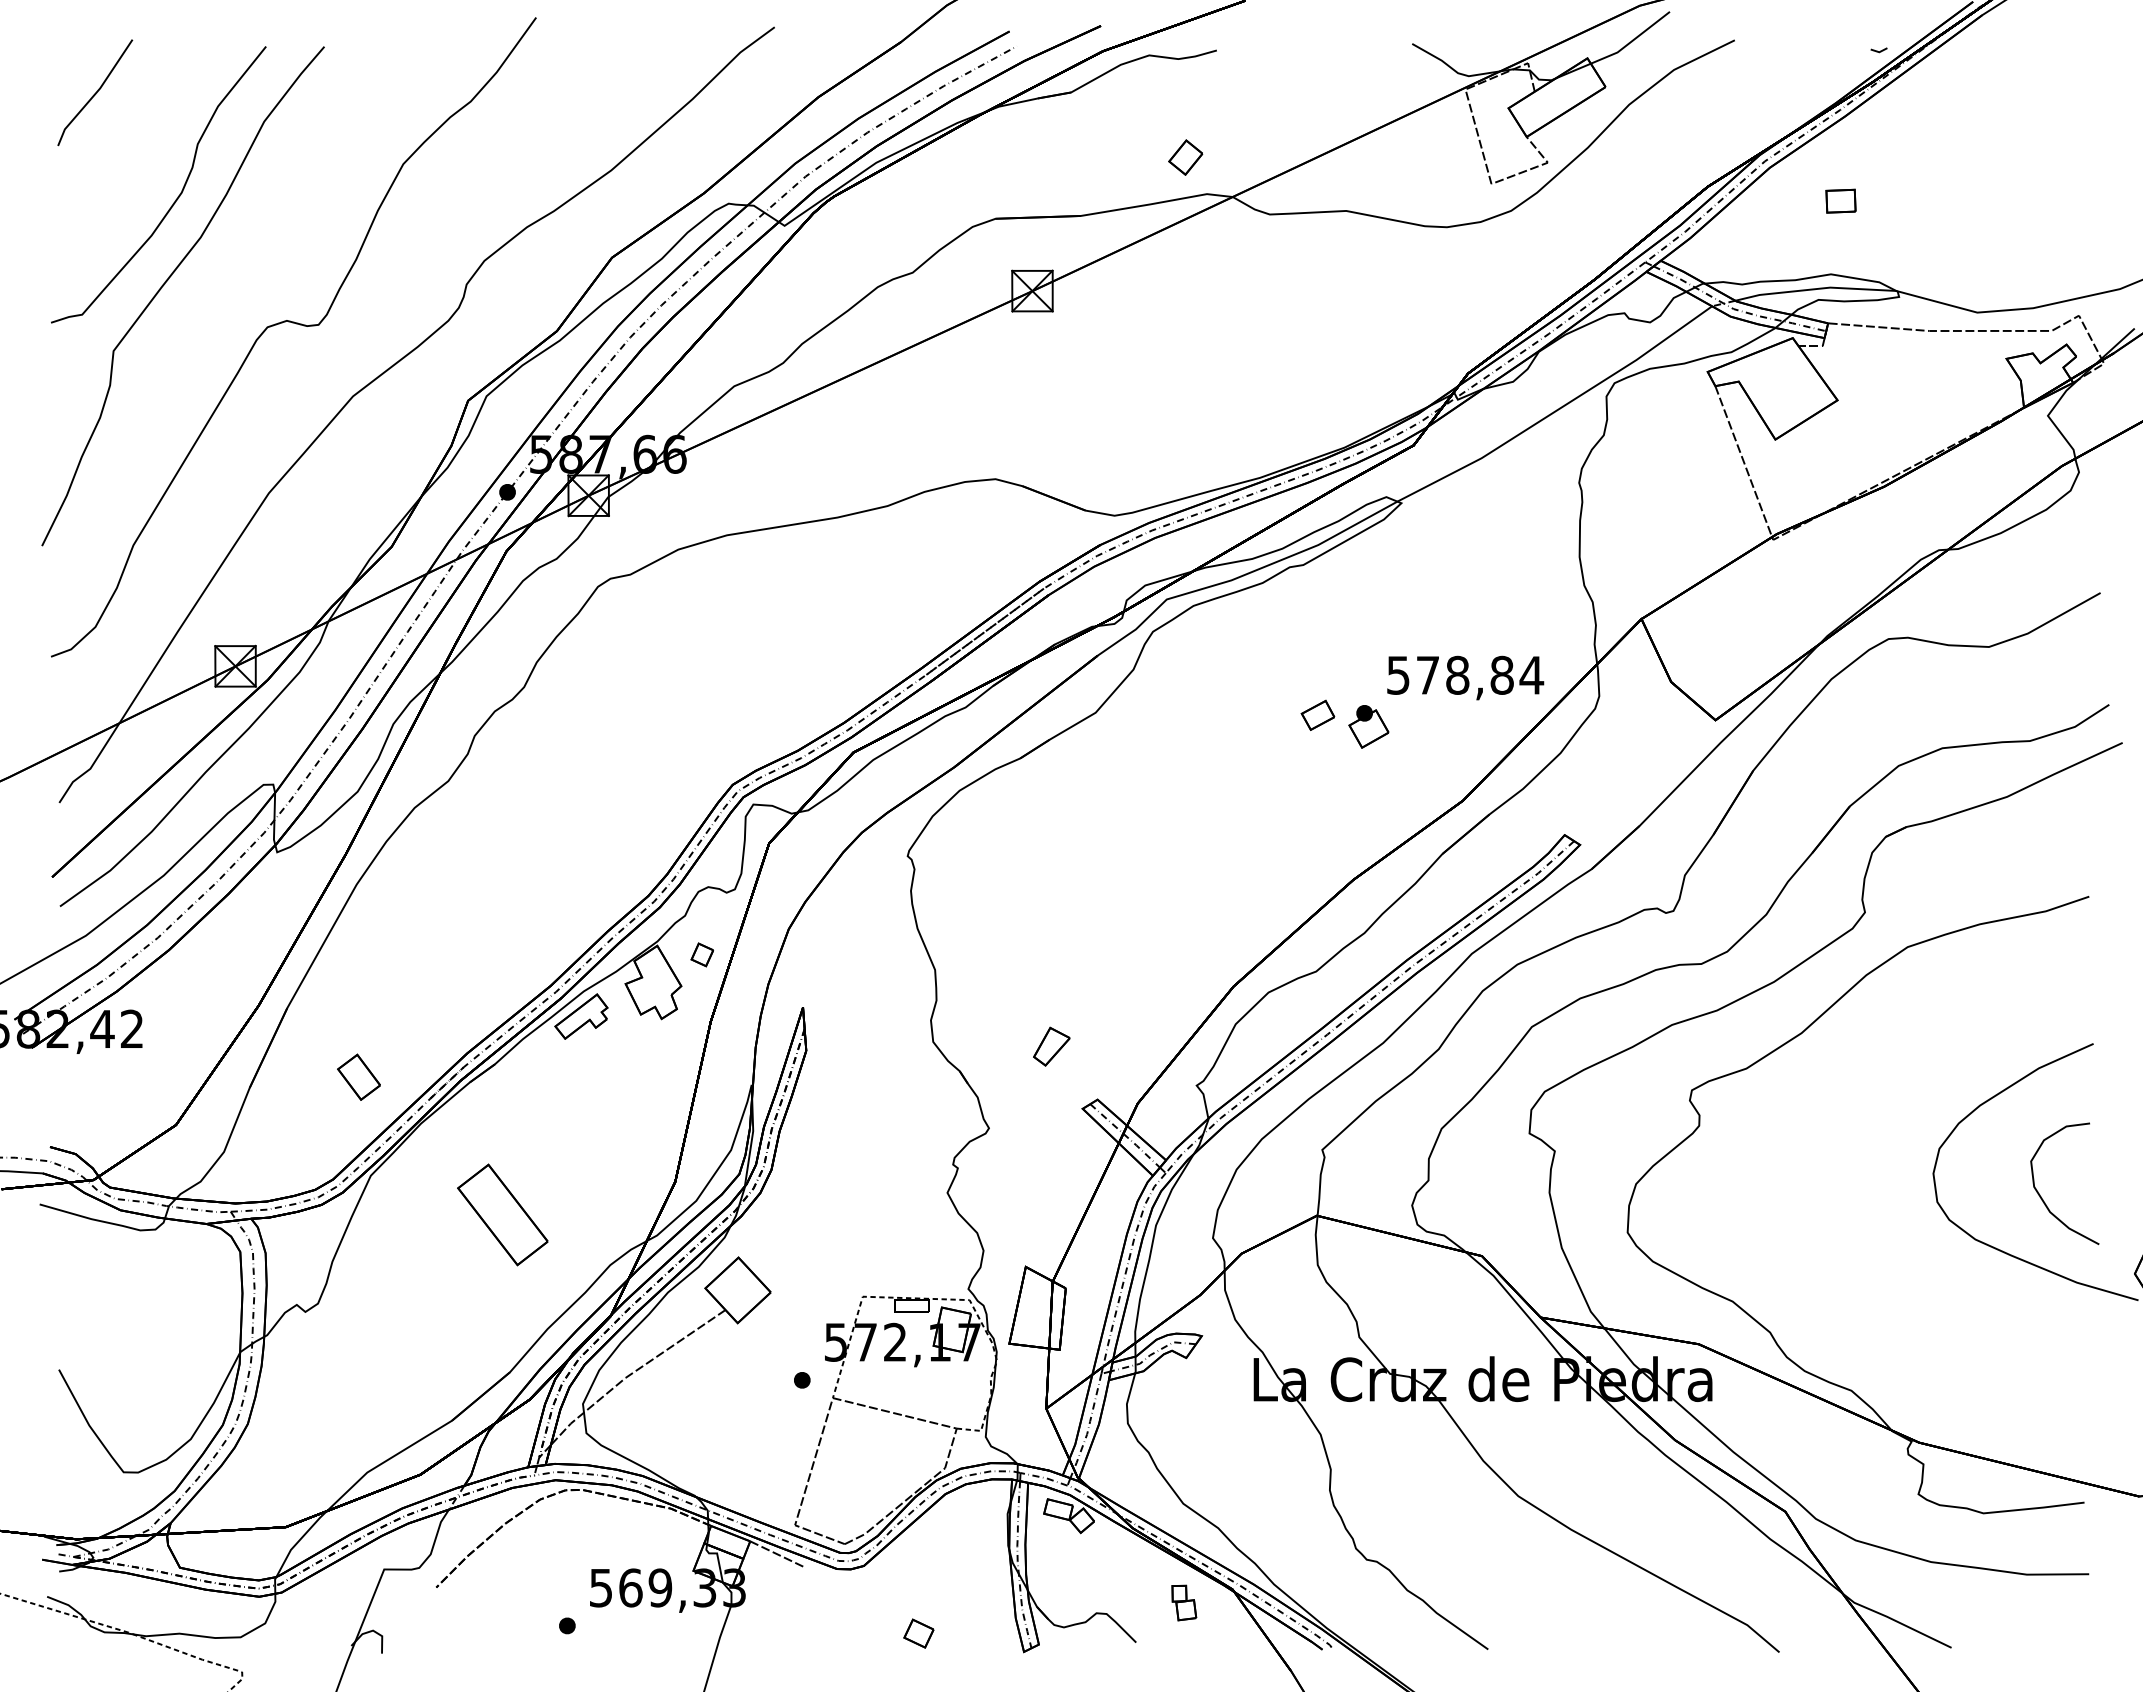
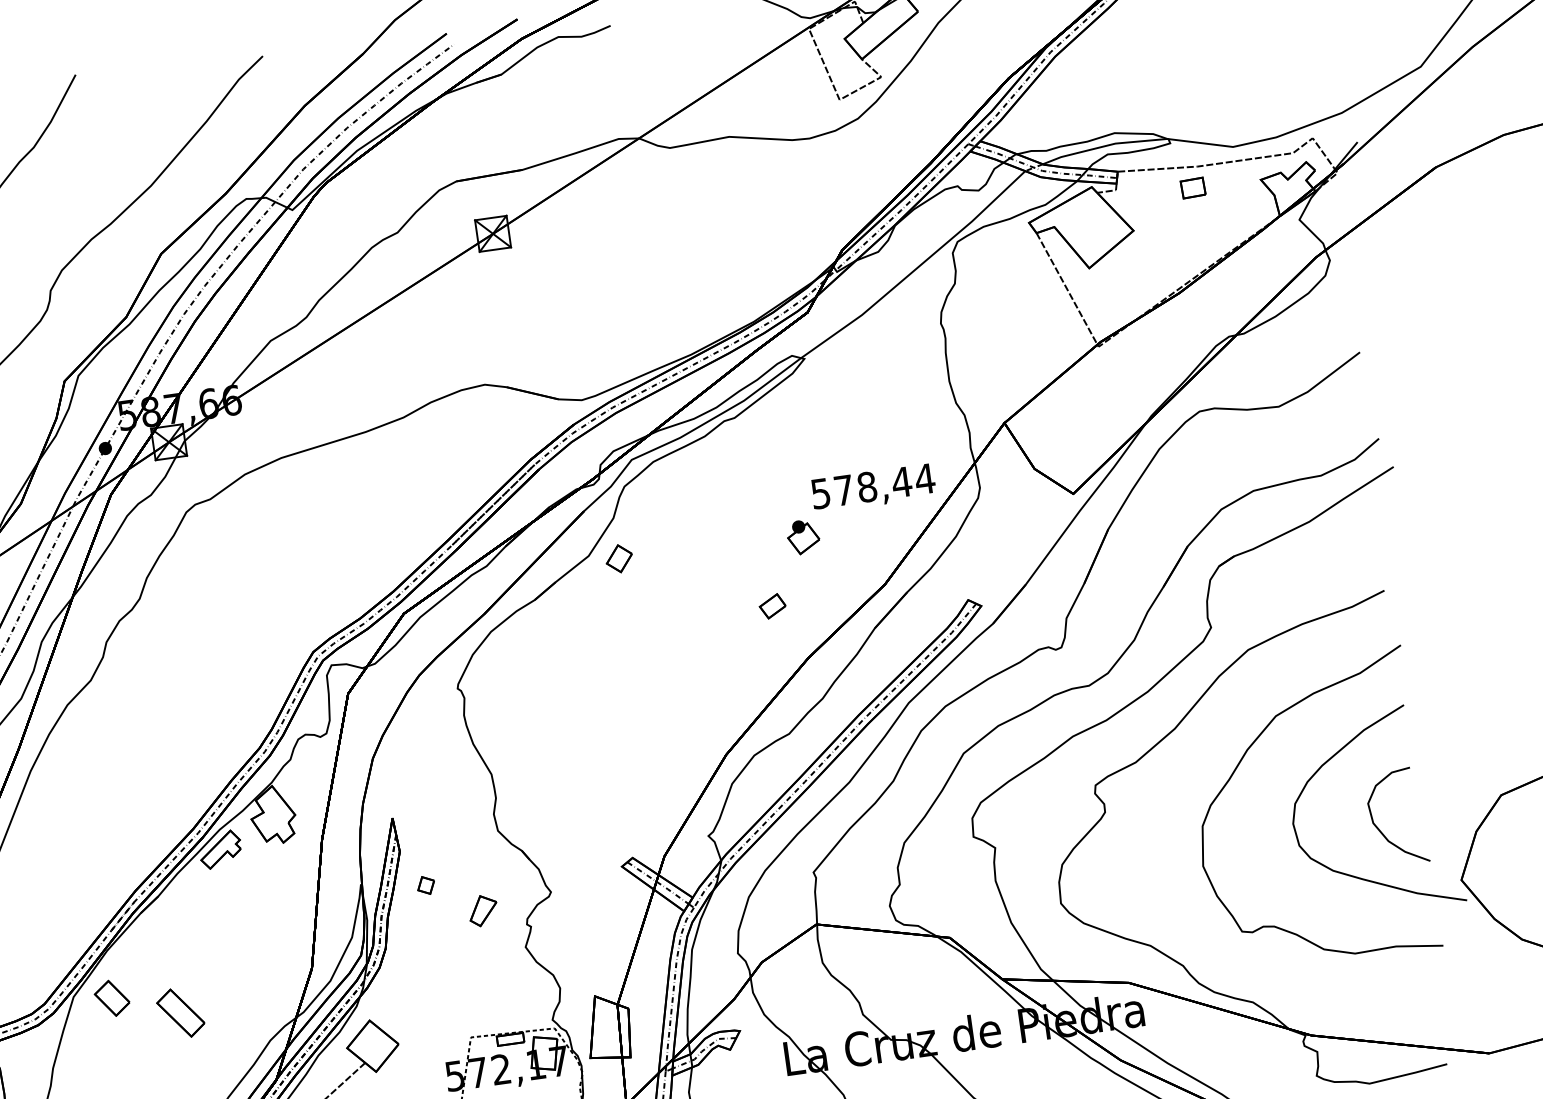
part: (1185, 157) -> (619, 558), moved
part: (1840, 200) -> (1192, 187), moved
text: (1501, 674) -> (901, 481), 578,84 -> 578,44
part: (1317, 714) -> (772, 605), moved
part: (701, 954) -> (425, 885), moved
part: (1051, 1046) -> (483, 910), moved
part: (358, 1076) -> (111, 997), moved
curve: (1872, 1094) -> (1236, 768), added
part: (502, 1214) -> (180, 1012), size x0.62

